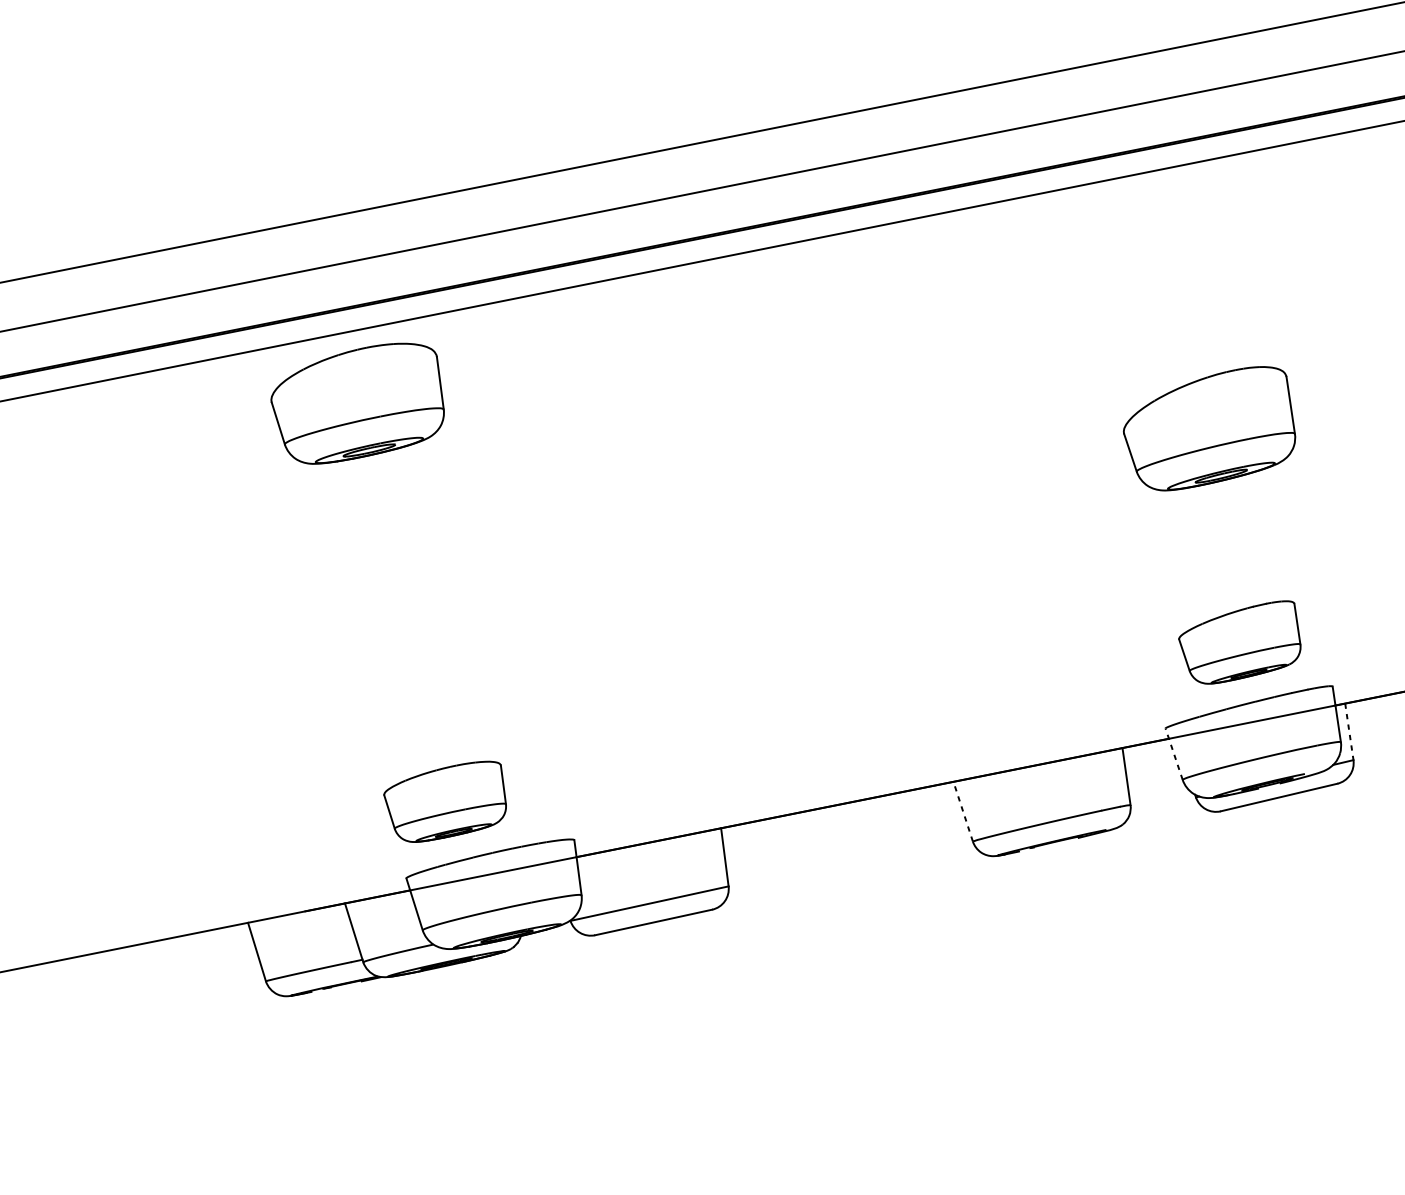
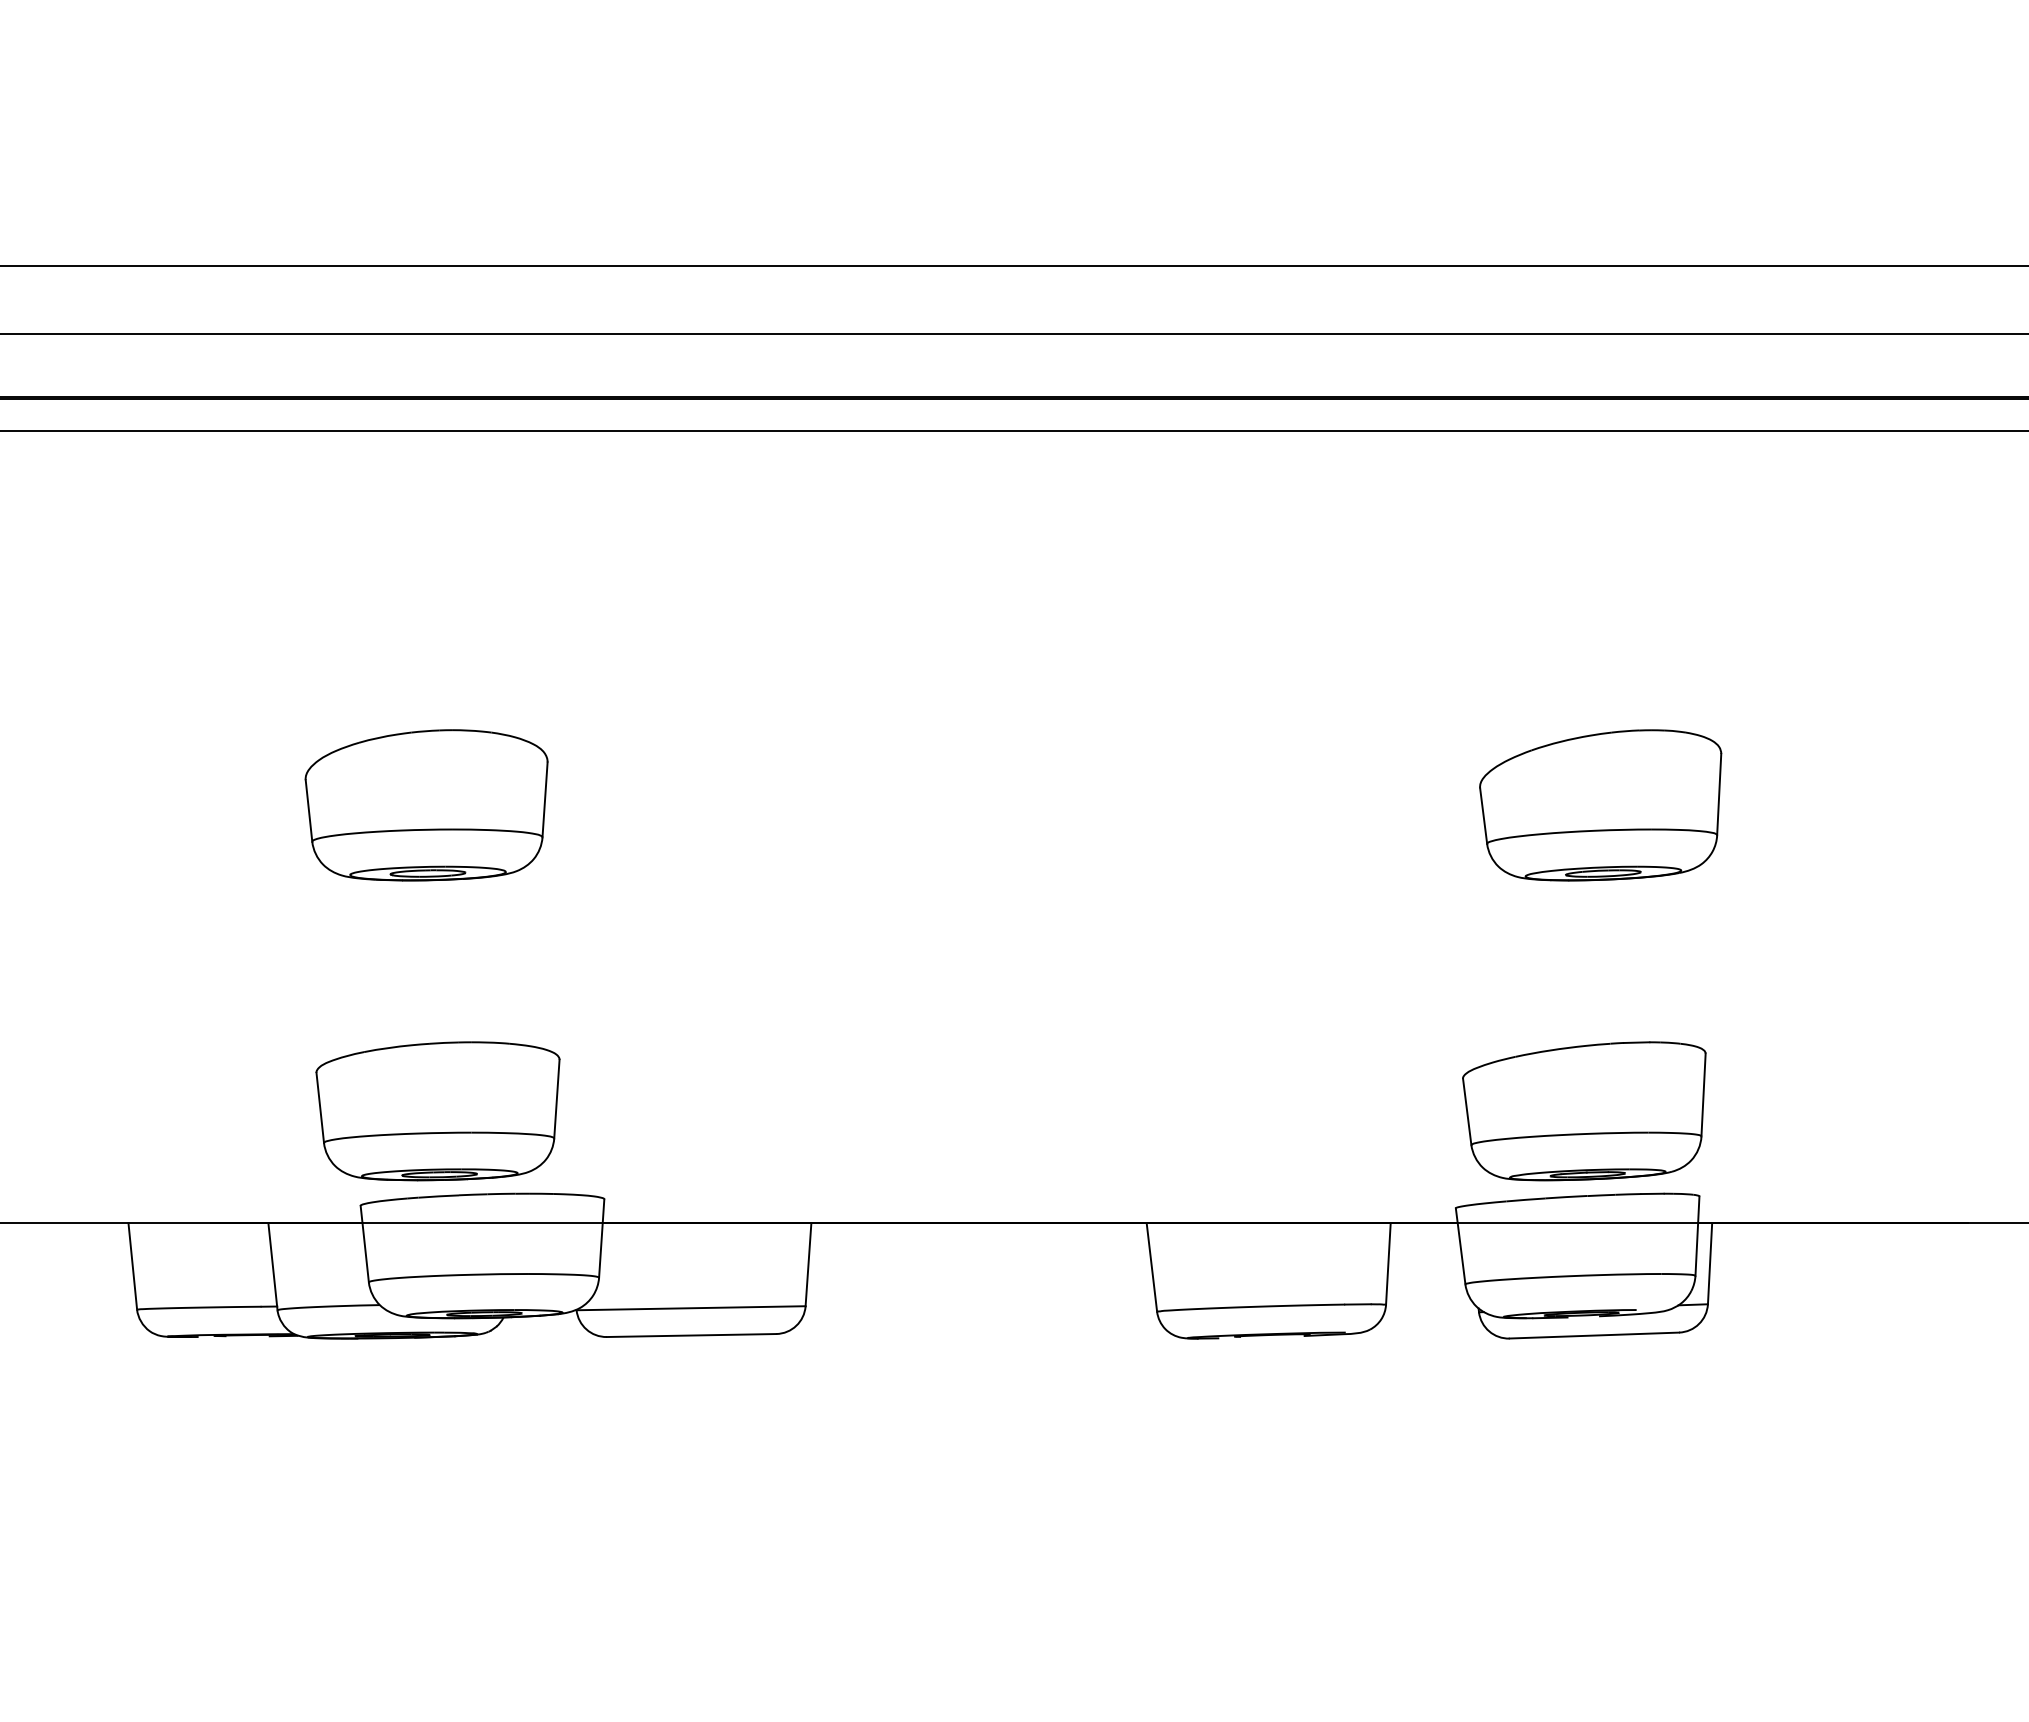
part: (358, 403) -> (426, 805), moved
part: (1241, 643) -> (1584, 1111), size x1.43
line: (1349, 732) -> (1710, 1264), dashed -> solid
line: (1173, 753) -> (1460, 1245), dashed -> solid
part: (446, 802) -> (437, 1111), size x1.43
line: (962, 811) -> (1151, 1267), dashed -> solid

